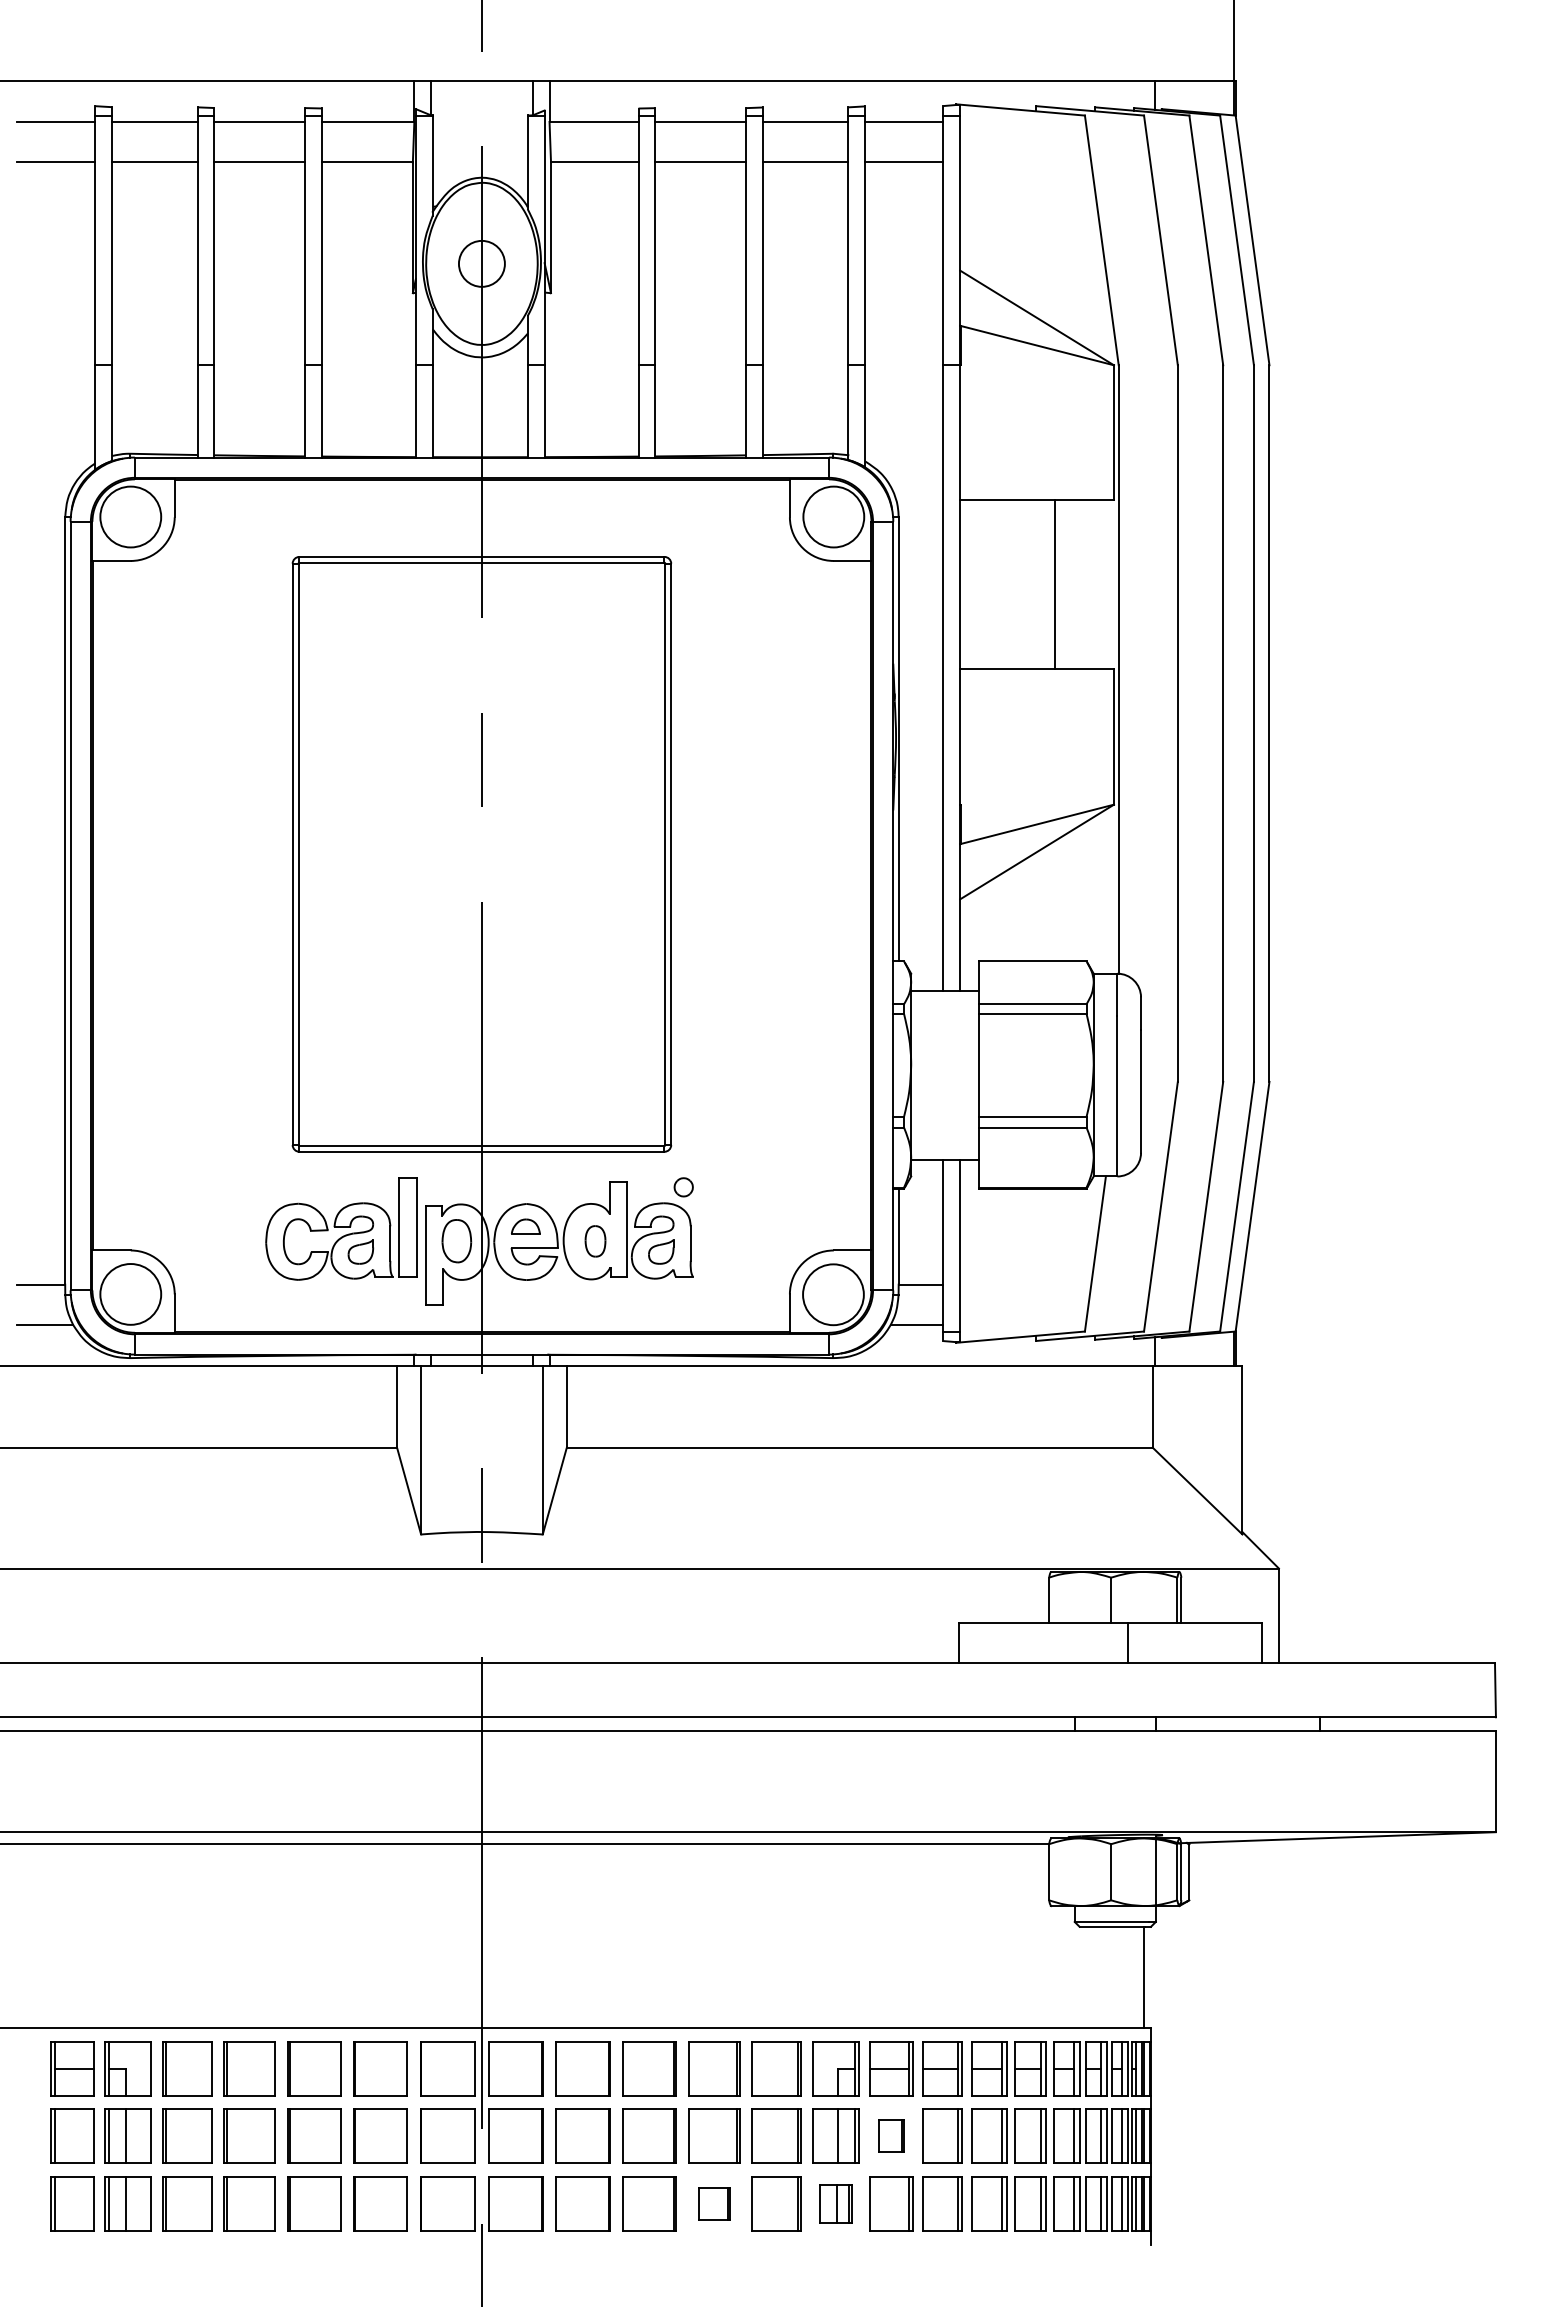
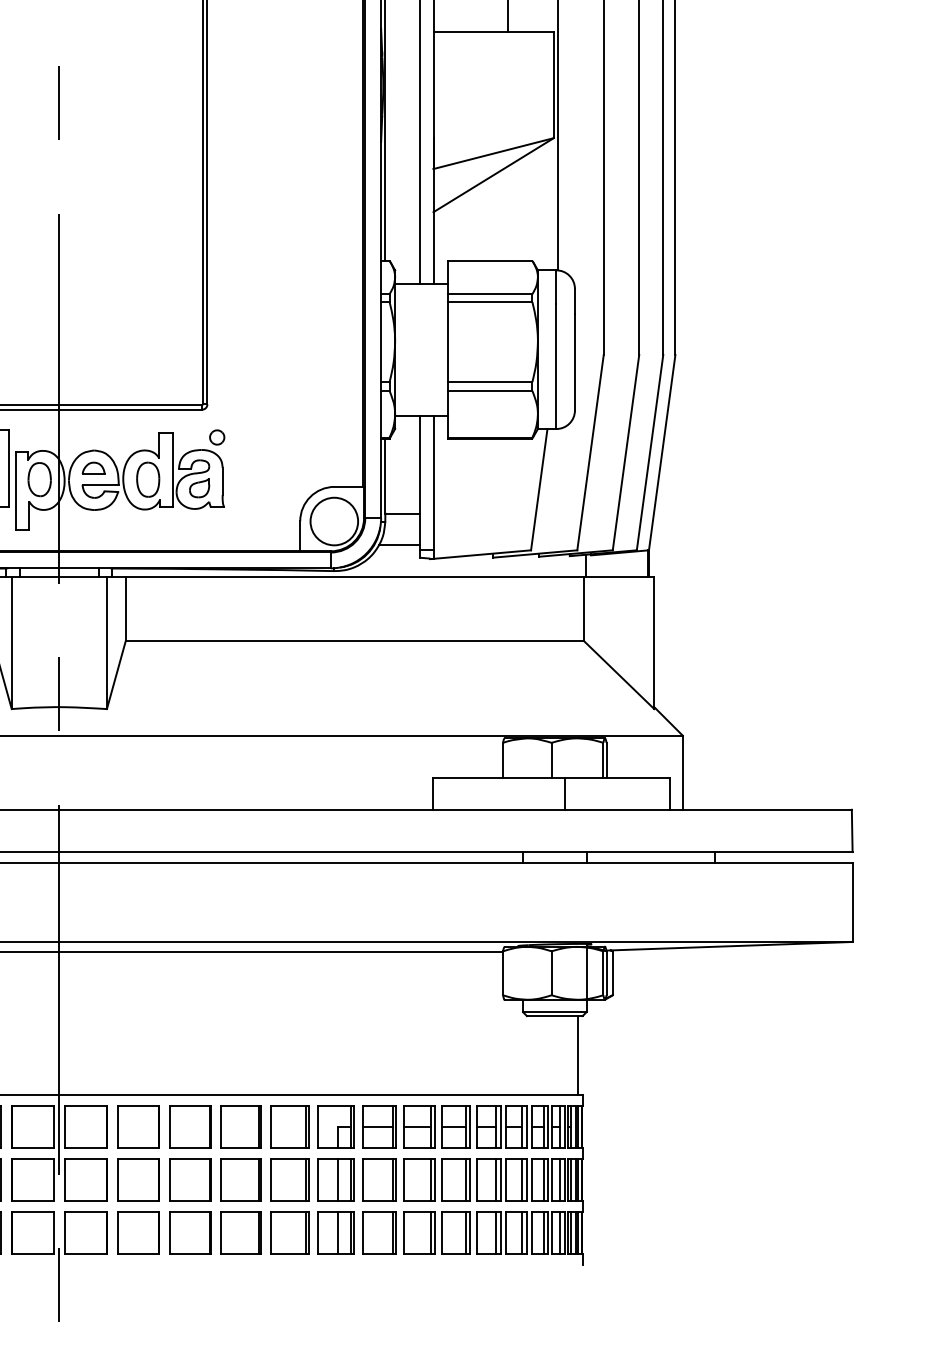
part: (595, 1241) -> (148, 479), size x1.43
part: (891, 2135) -> (379, 1179), size x1.67
part: (714, 2203) -> (241, 1232), size x1.67
part: (835, 2203) -> (335, 1232), size x1.43

